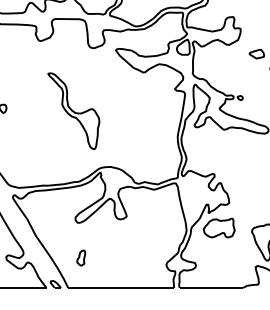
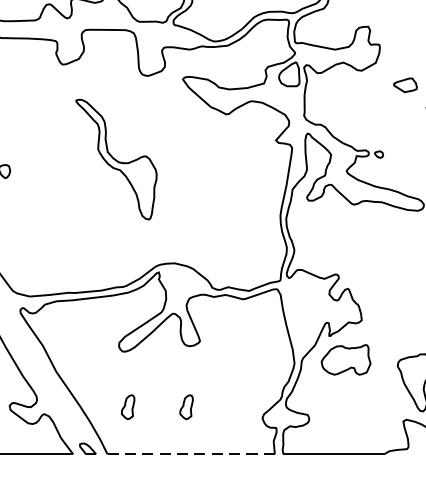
part: (73, 111) -> (115, 160), moved
part: (118, 257) -> (186, 406), added
line: (121, 287) -> (191, 453), solid -> dashed

